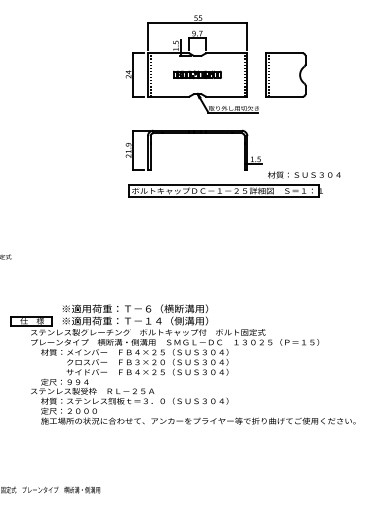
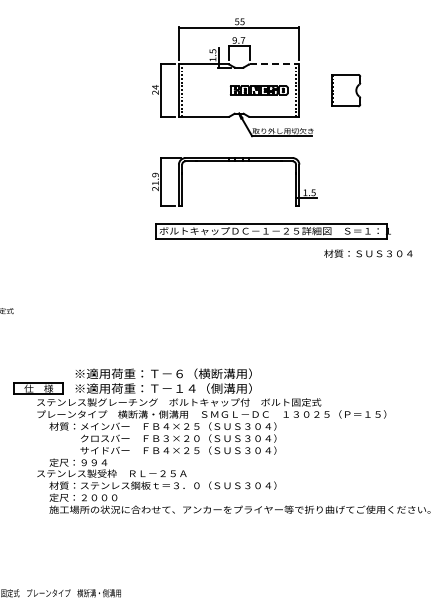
line: (226, 53) -> (274, 64), solid -> dashed
part: (197, 74) -> (259, 90), moved
part: (285, 74) -> (345, 90), size x0.6
text: (304, 174) -> (368, 253), moved

